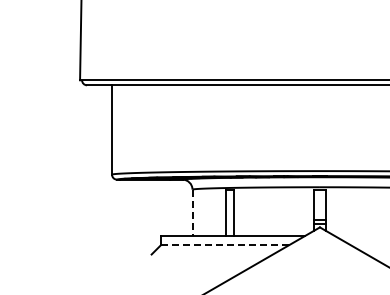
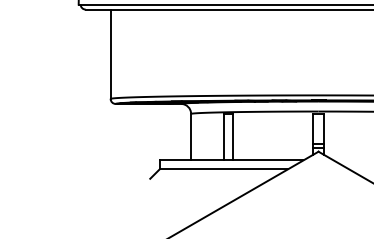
line: (192, 213) -> (191, 137), dashed -> solid
line: (225, 245) -> (224, 169), dashed -> solid

